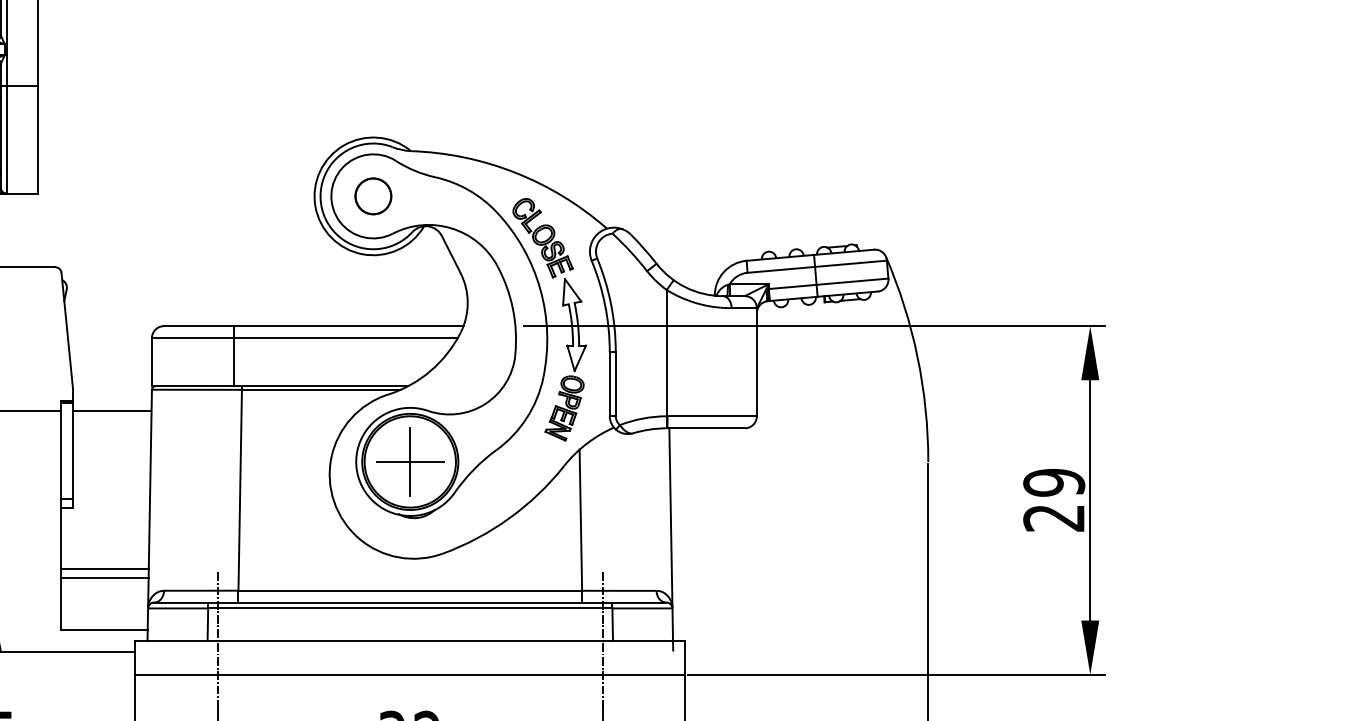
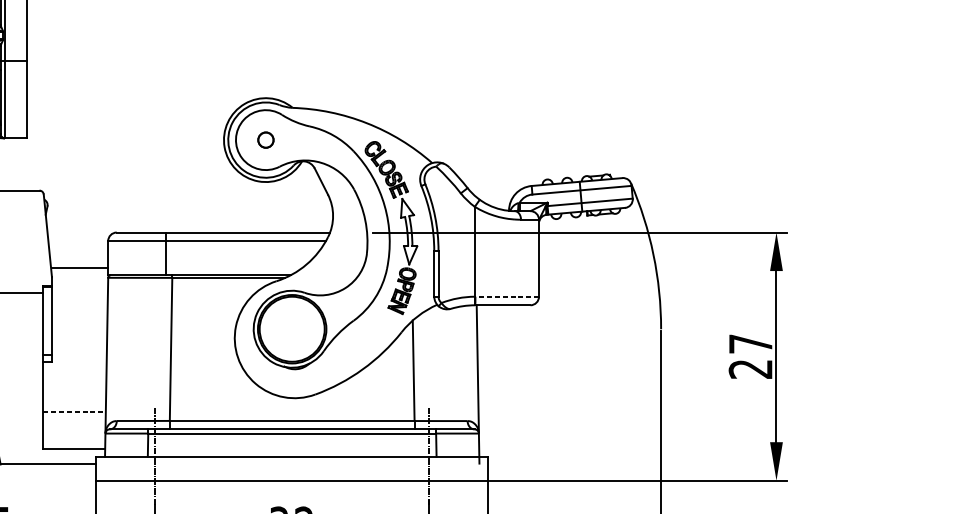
circle: (373, 196) -> (265, 140), size x0.6
line: (112, 411) -> (80, 268), moved
line: (712, 416) -> (507, 296), solid -> dashed
part: (410, 461) -> (292, 328), removed
text: (1054, 482) -> (750, 343), 29 -> 27
line: (104, 569) -> (74, 405), removed
line: (104, 578) -> (74, 412), solid -> dashed

